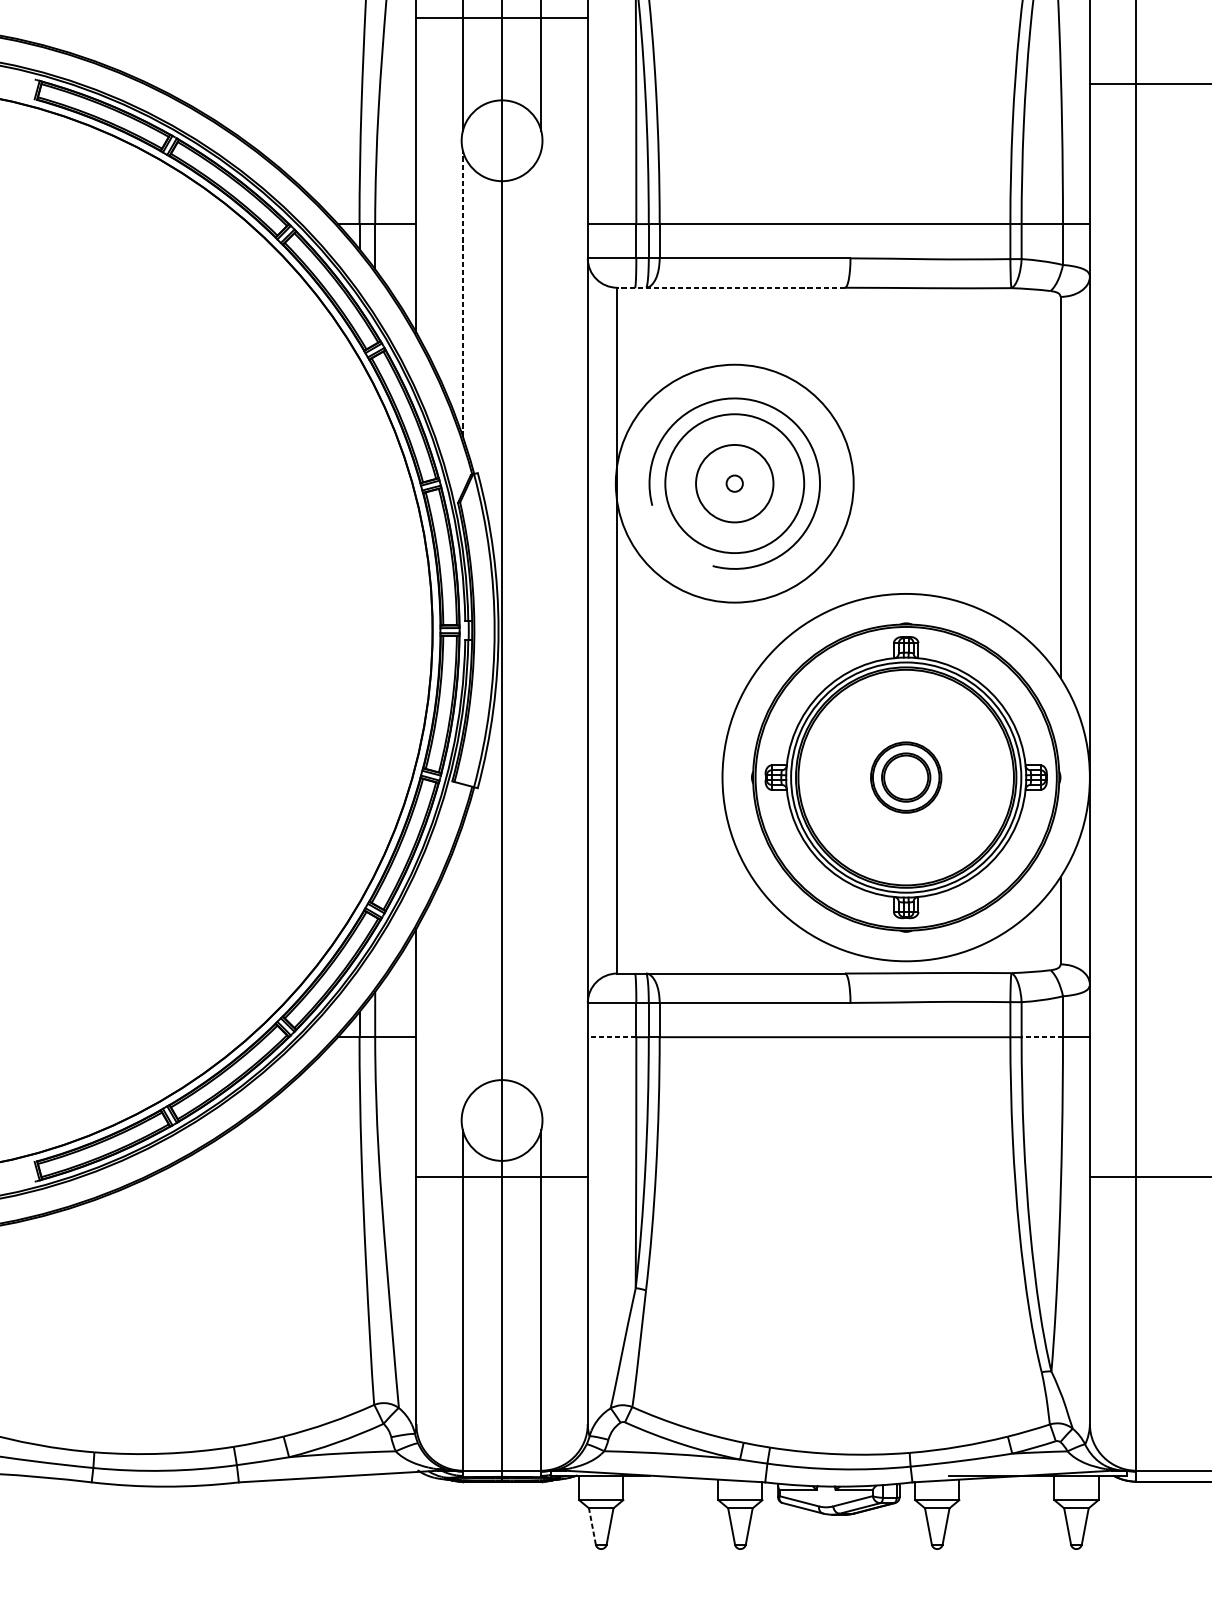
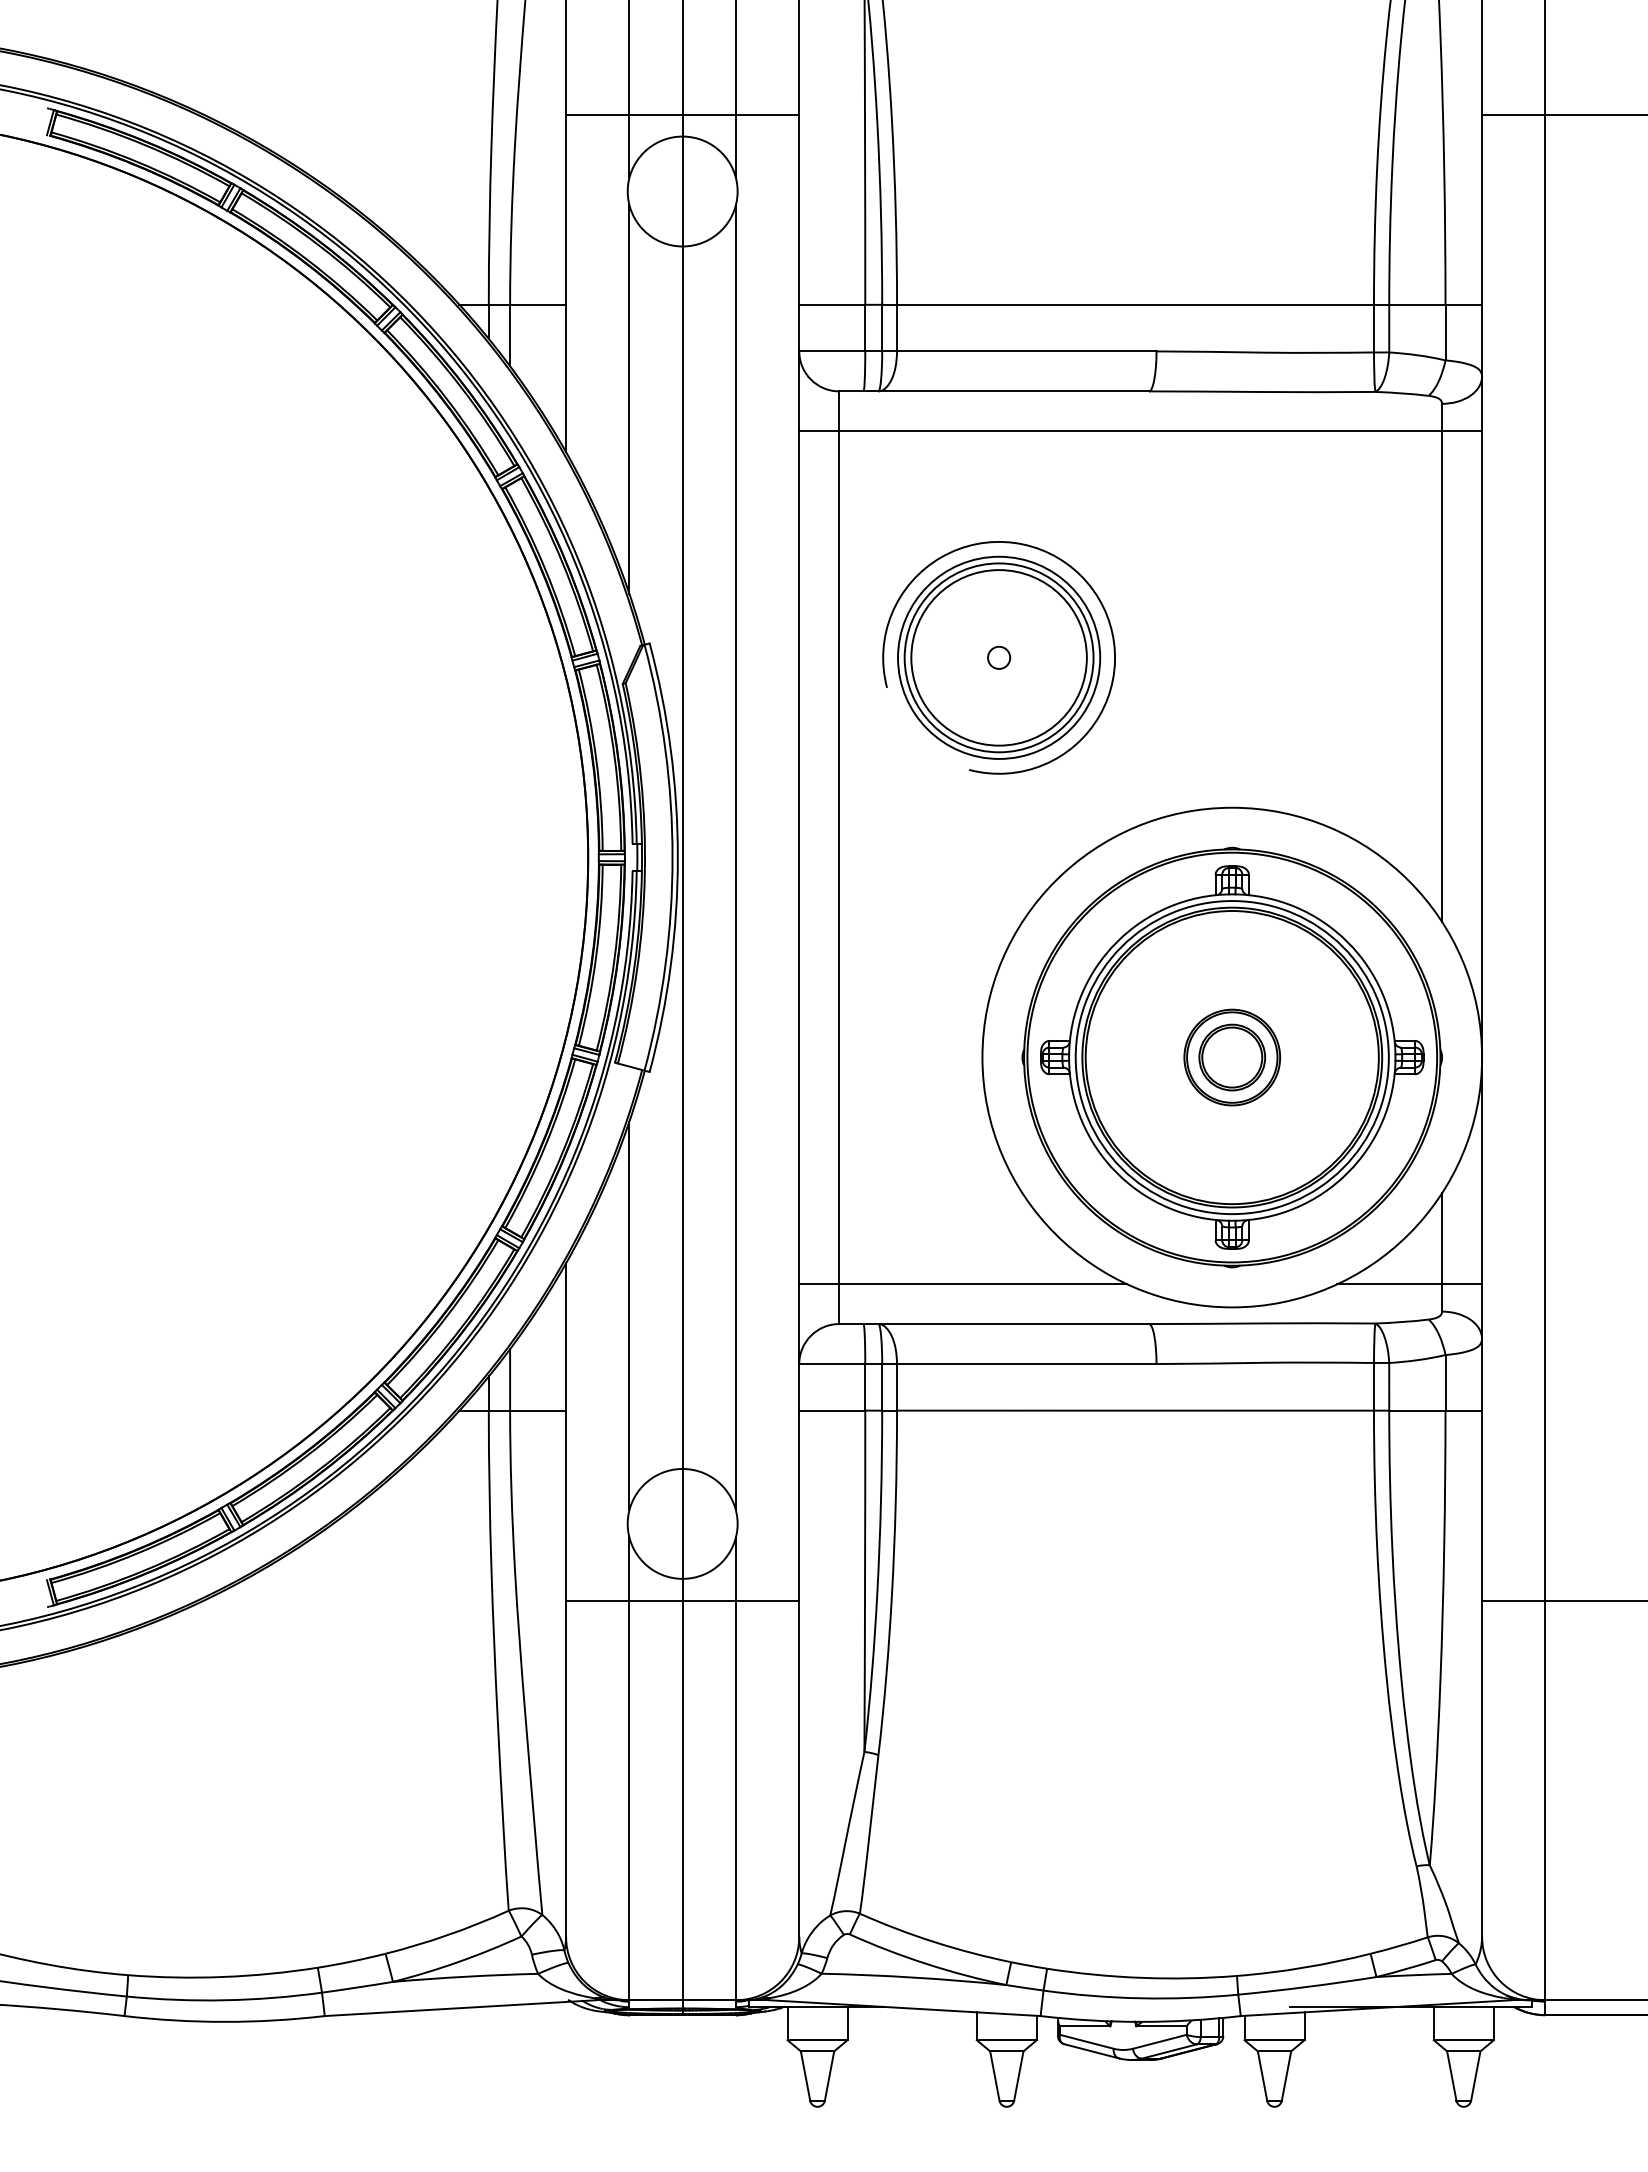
line: (501, 17) -> (682, 114), moved
line: (731, 287) -> (994, 391), dashed -> solid
line: (462, 292) -> (629, 398), dashed -> solid
line: (838, 317) -> (1140, 431), added
circle: (734, 483) -> (998, 657), size x1.67
circle: (735, 483) -> (999, 657), size x0.62
line: (540, 630) -> (735, 857), added
line: (708, 944) -> (963, 1284), added
line: (1036, 944) -> (1409, 1284), added
line: (462, 967) -> (629, 1315), added
line: (611, 1037) -> (831, 1410), dashed -> solid
line: (1041, 1037) -> (1416, 1410), dashed -> solid
line: (592, 1526) -> (805, 2075), dashed -> solid

